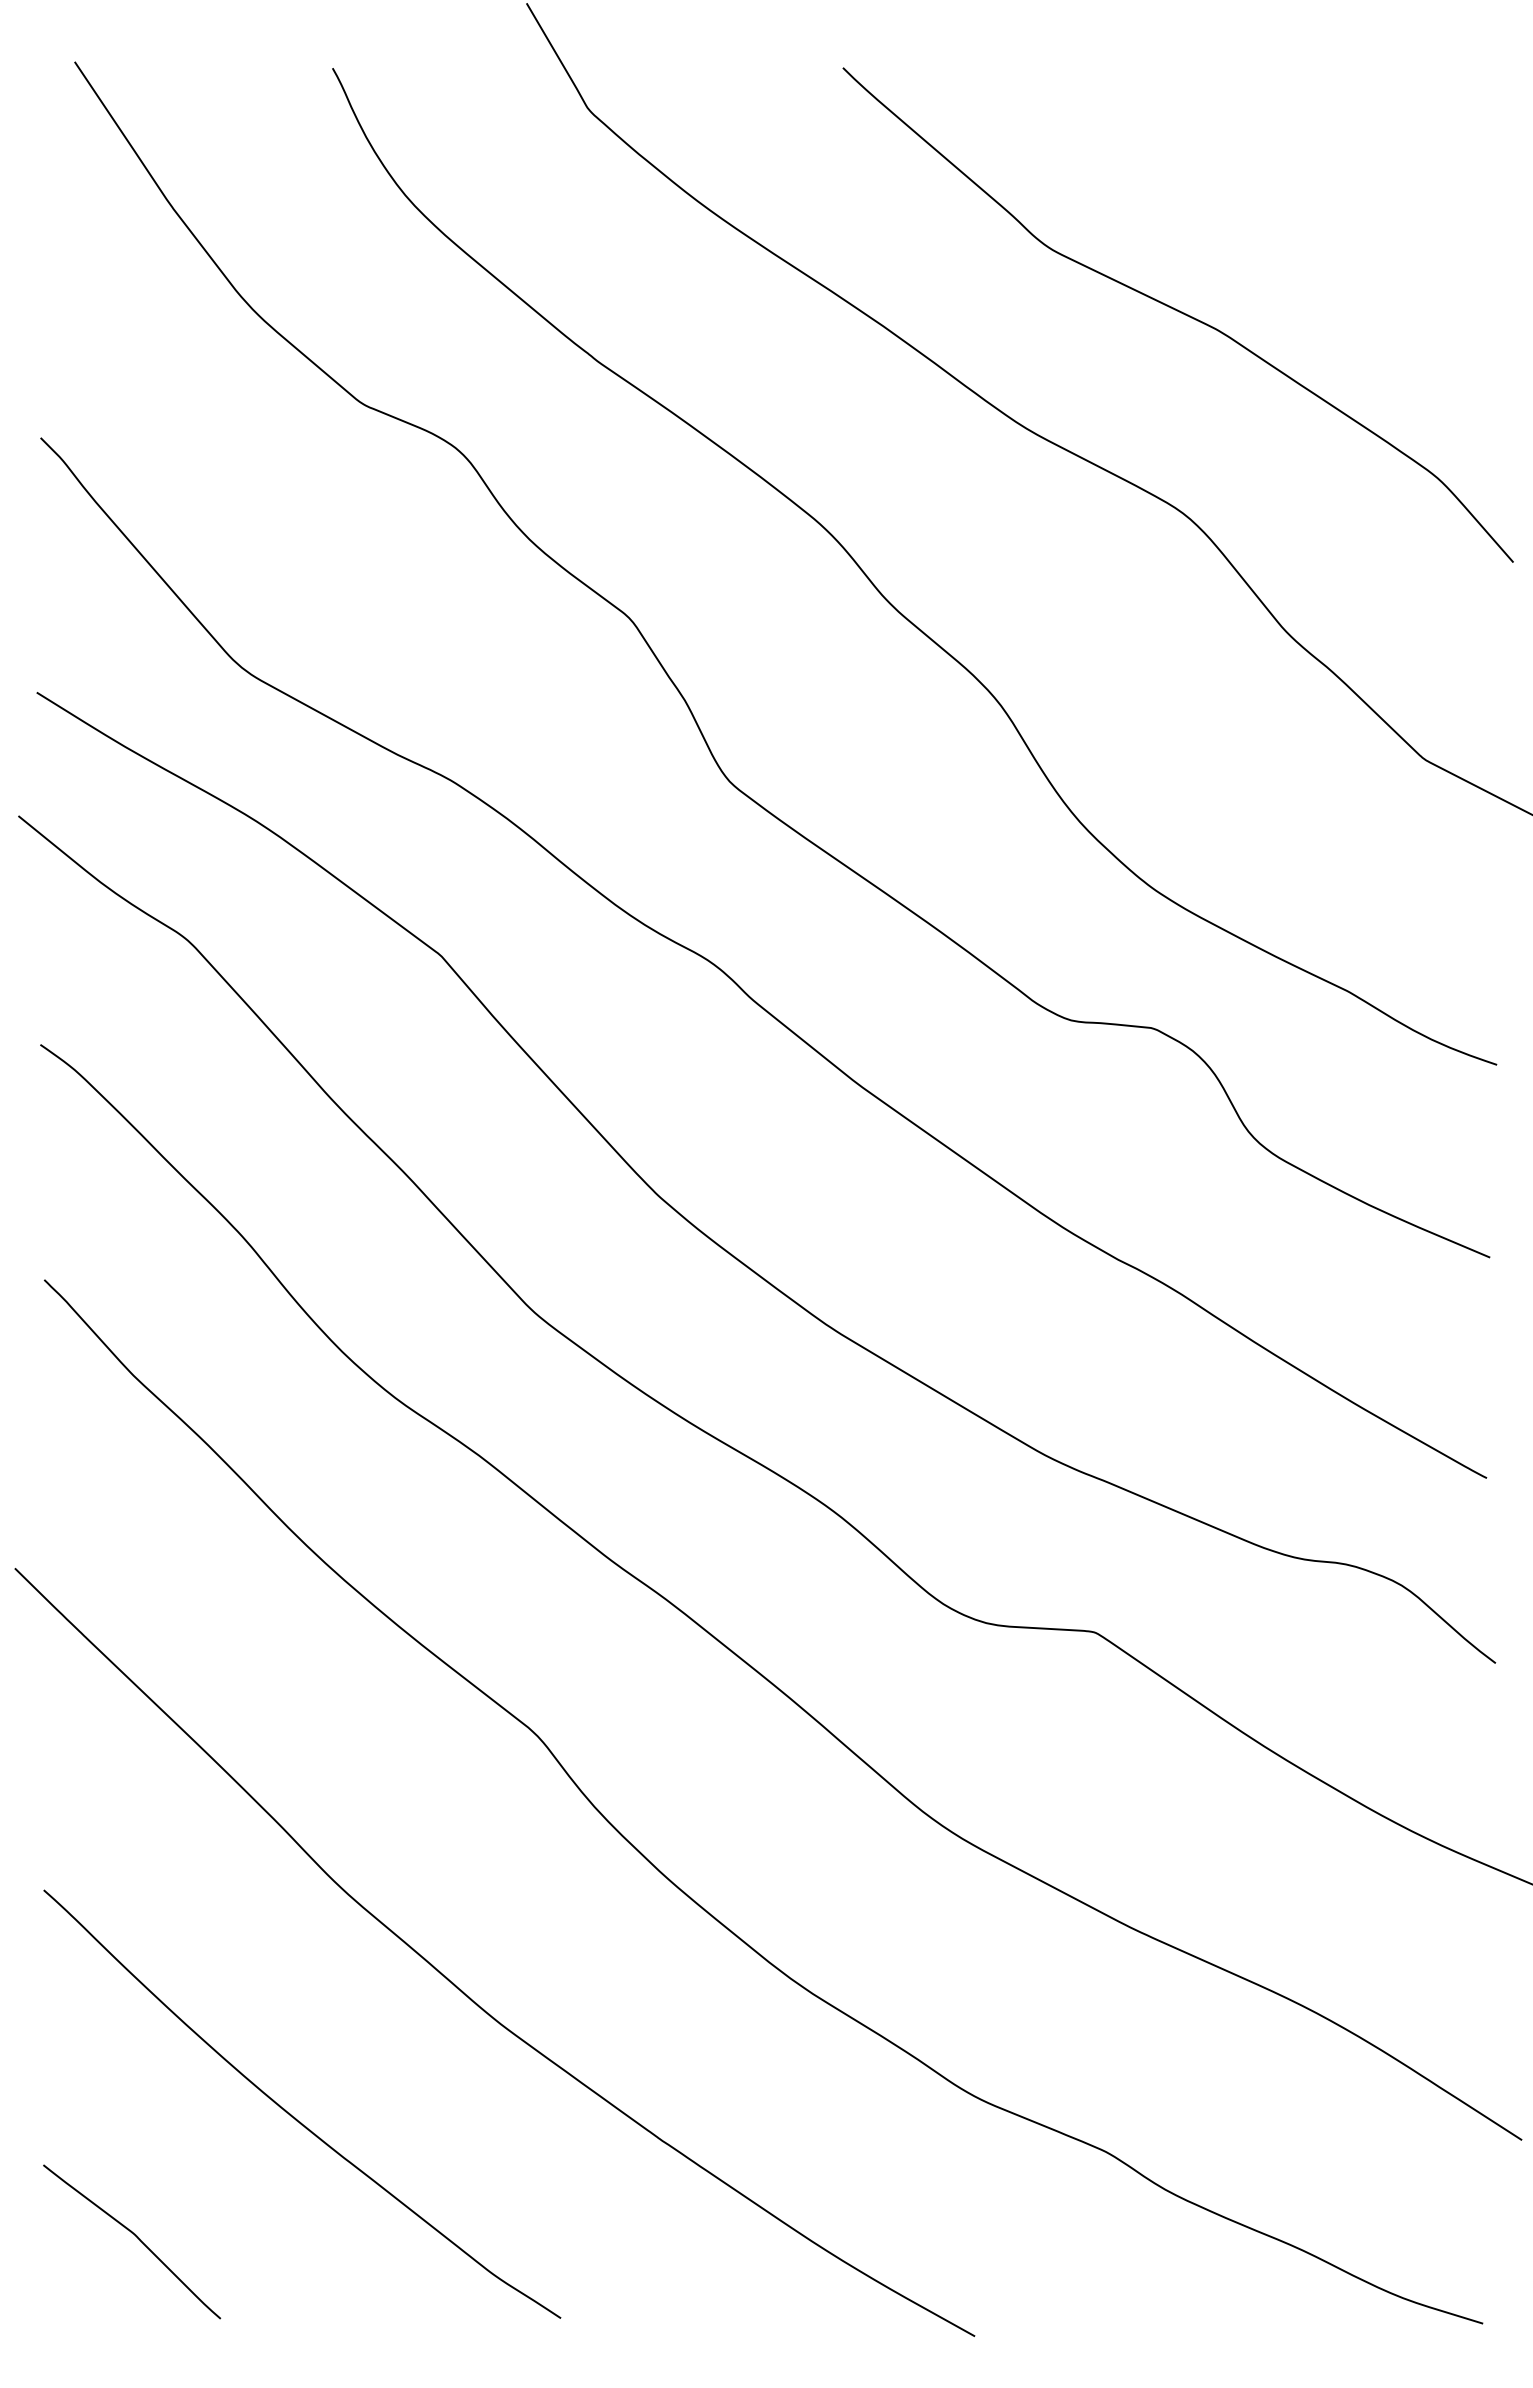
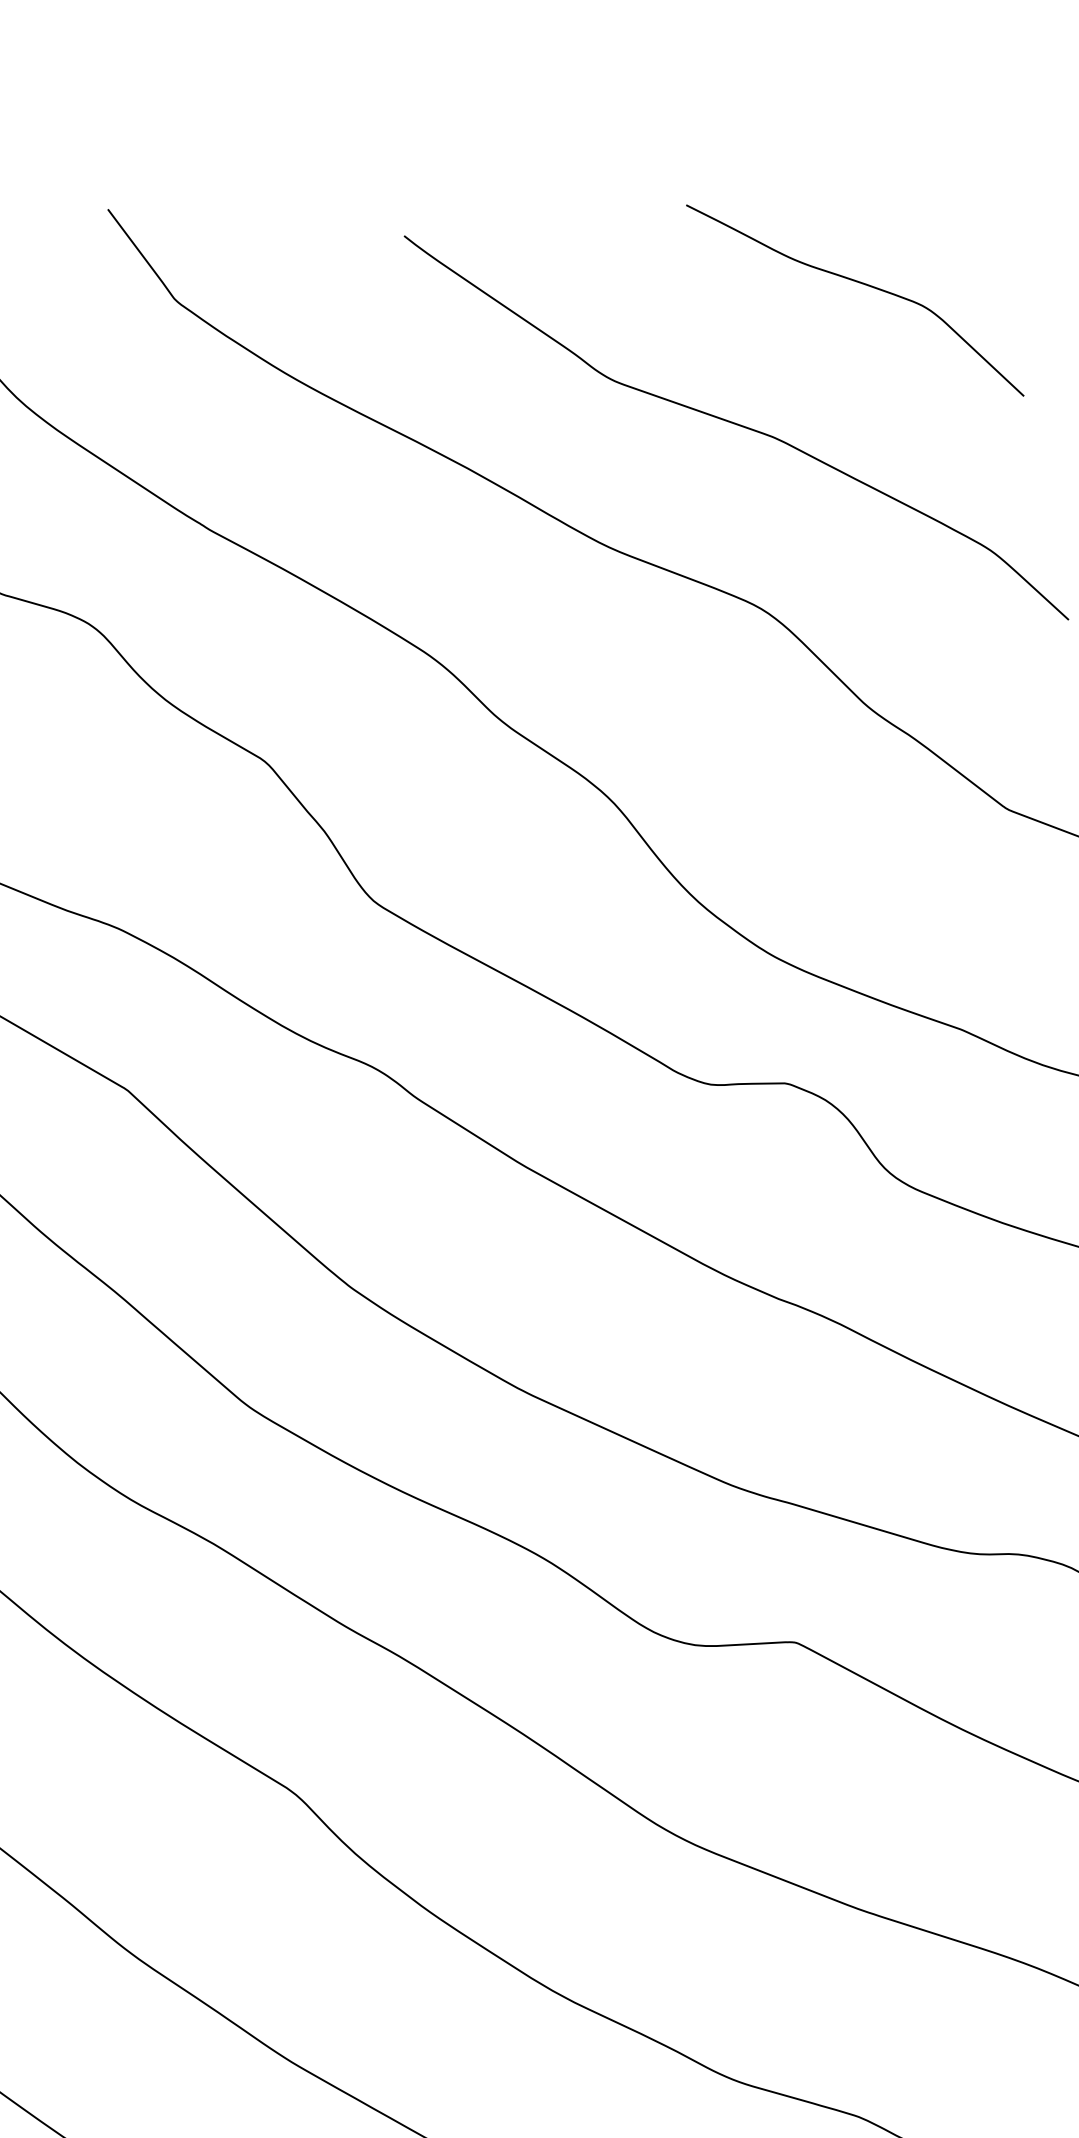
curve: (1329, 174) -> (860, 283), added

